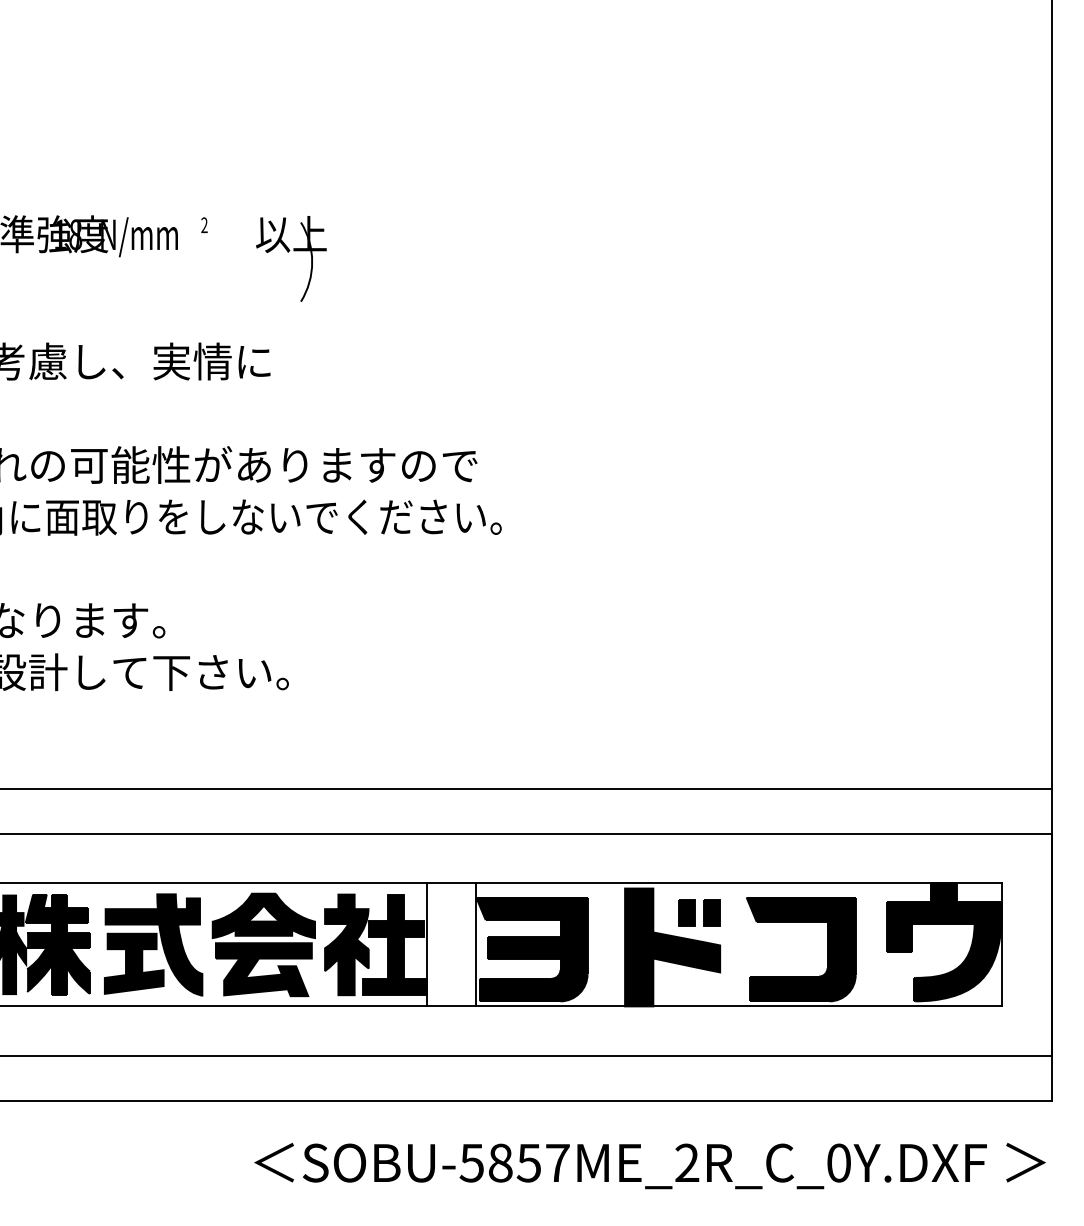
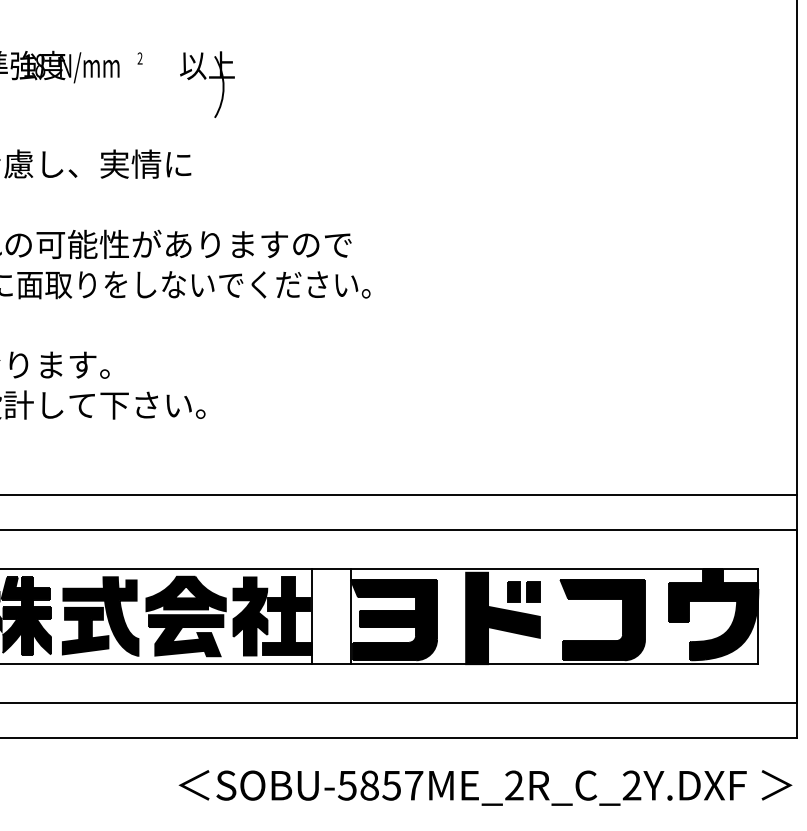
text: (838, 1162) -> (631, 785), SOBU-5857ME_2R_C_0Y.DXF -> SOBU-5857ME_2R_C_2Y.DXF

